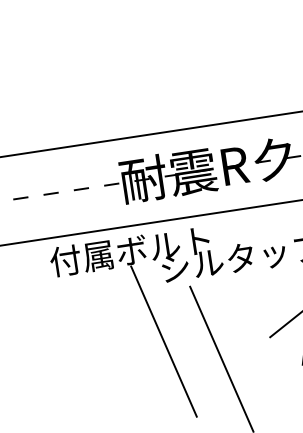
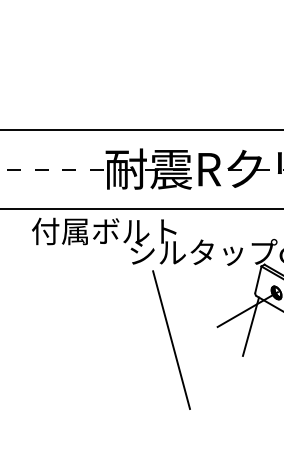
line: (164, 341) -> (122, 316), removed

